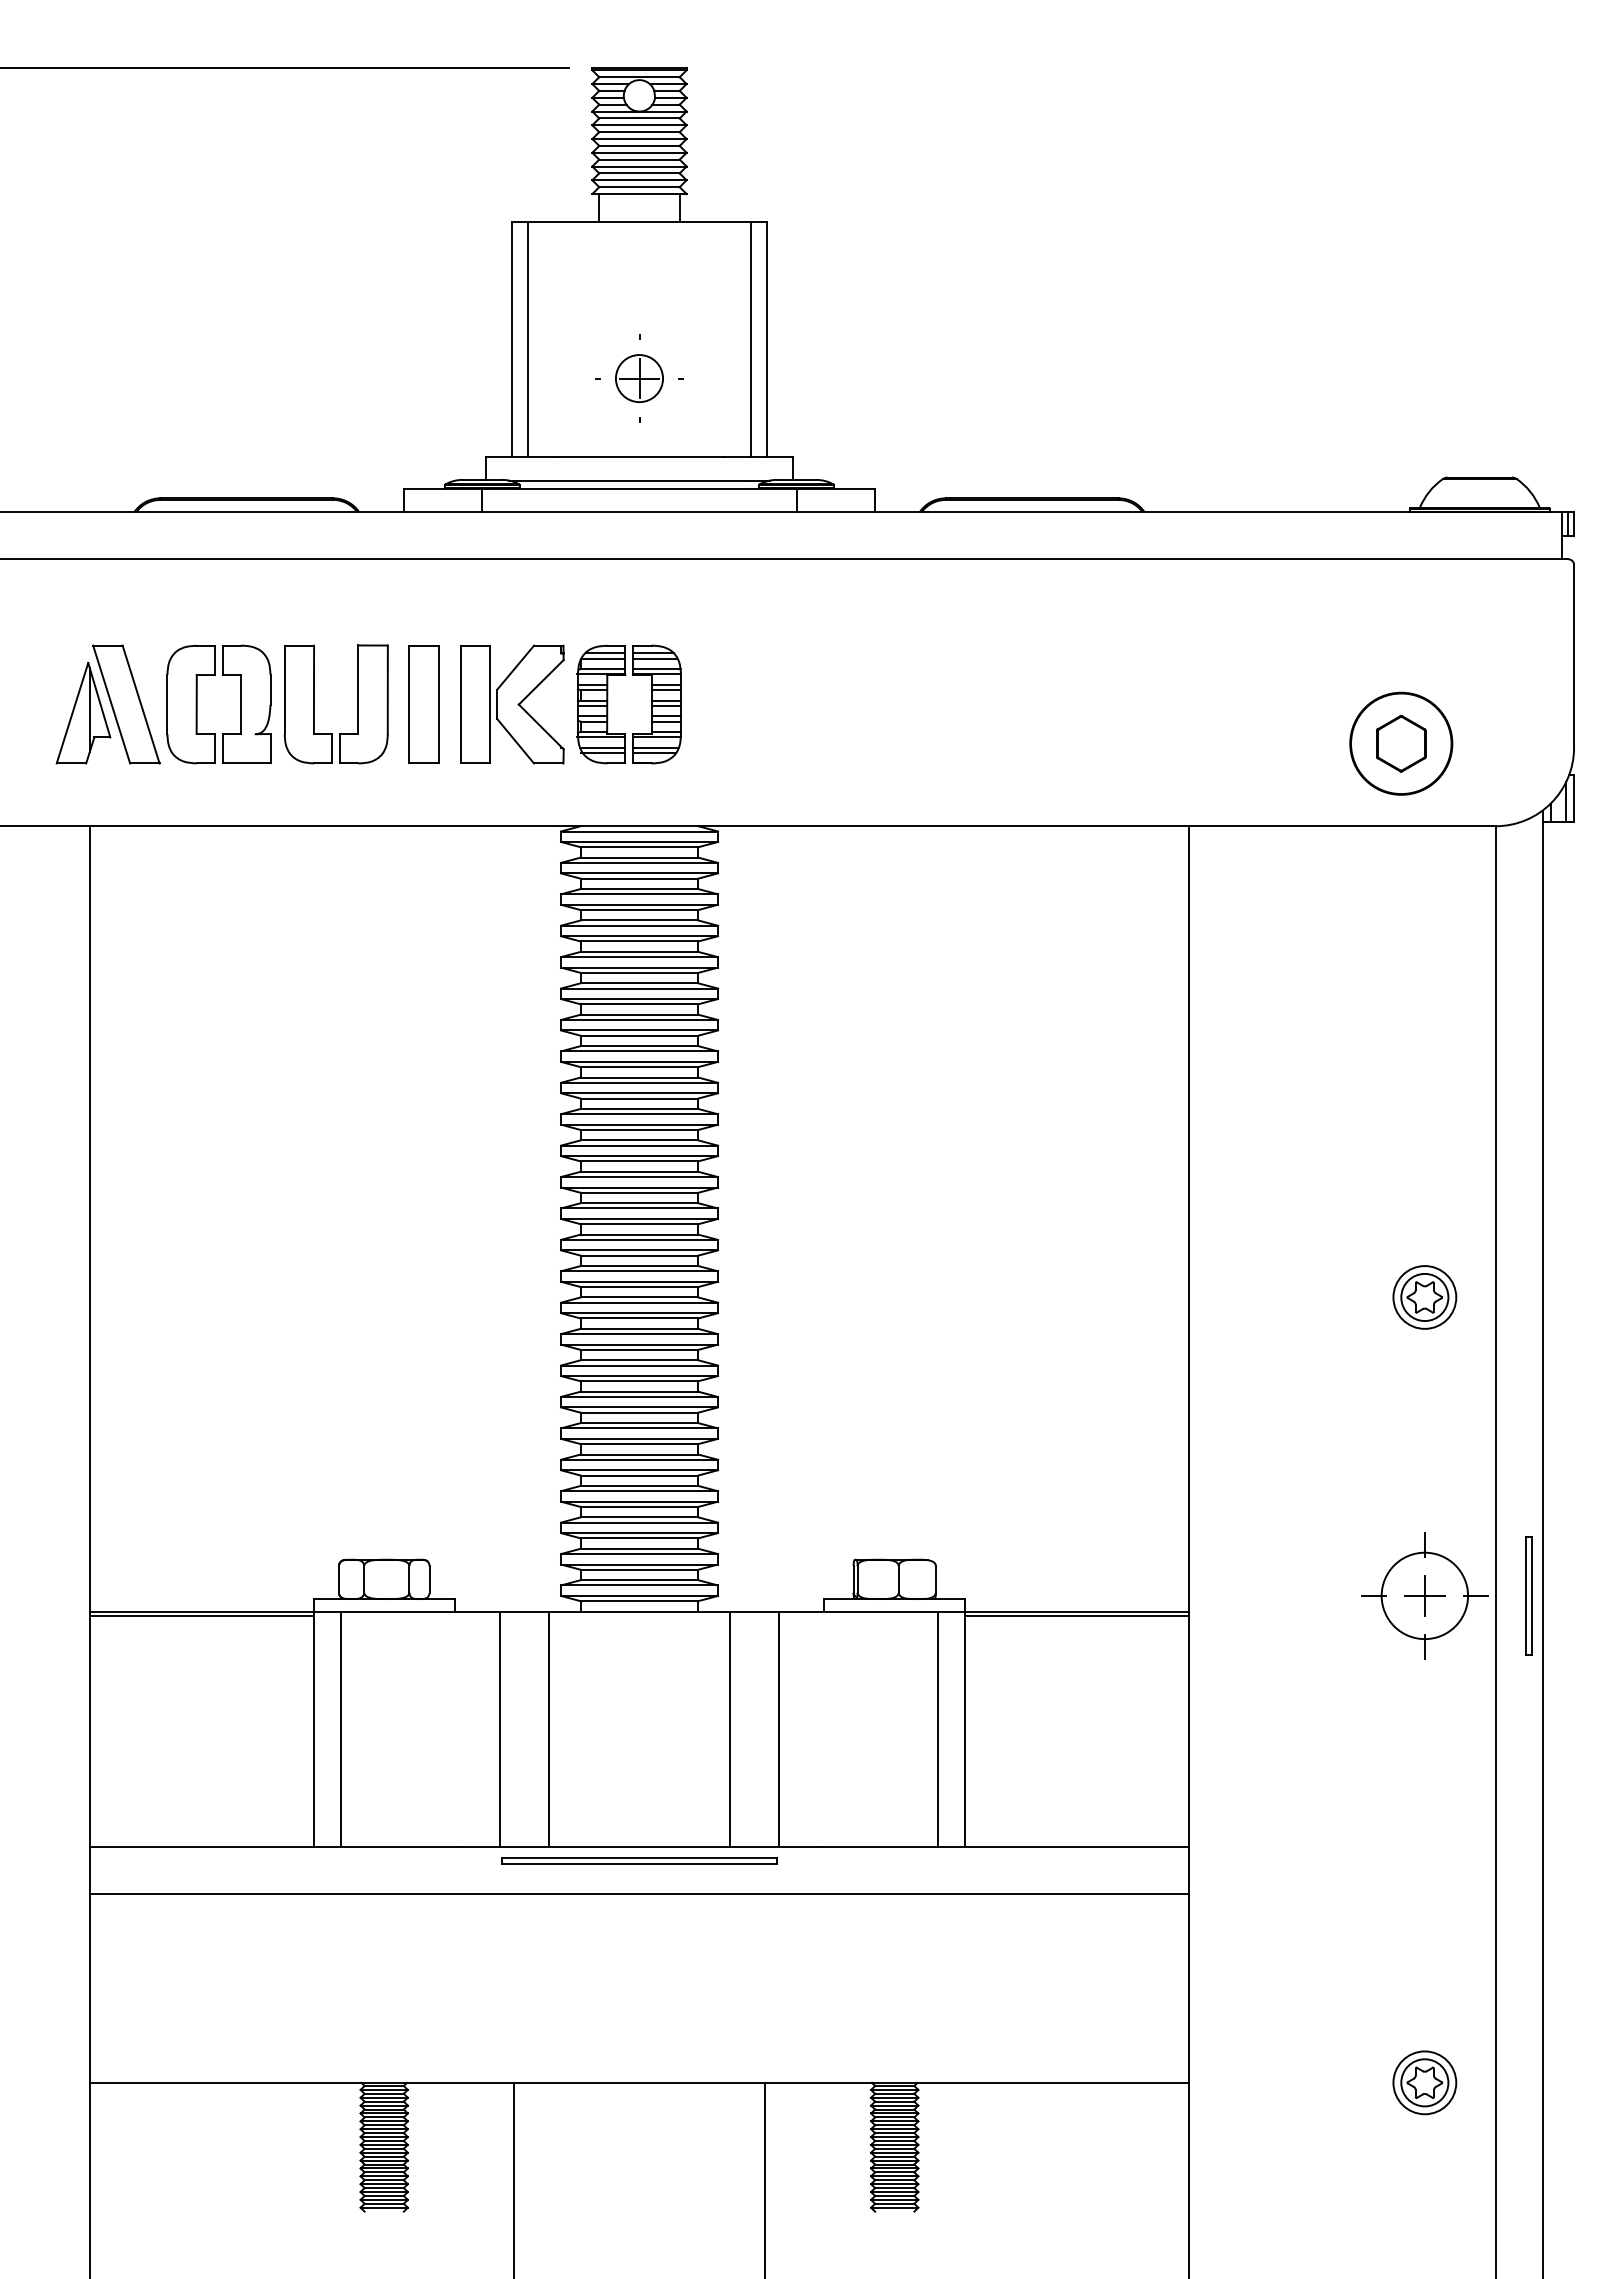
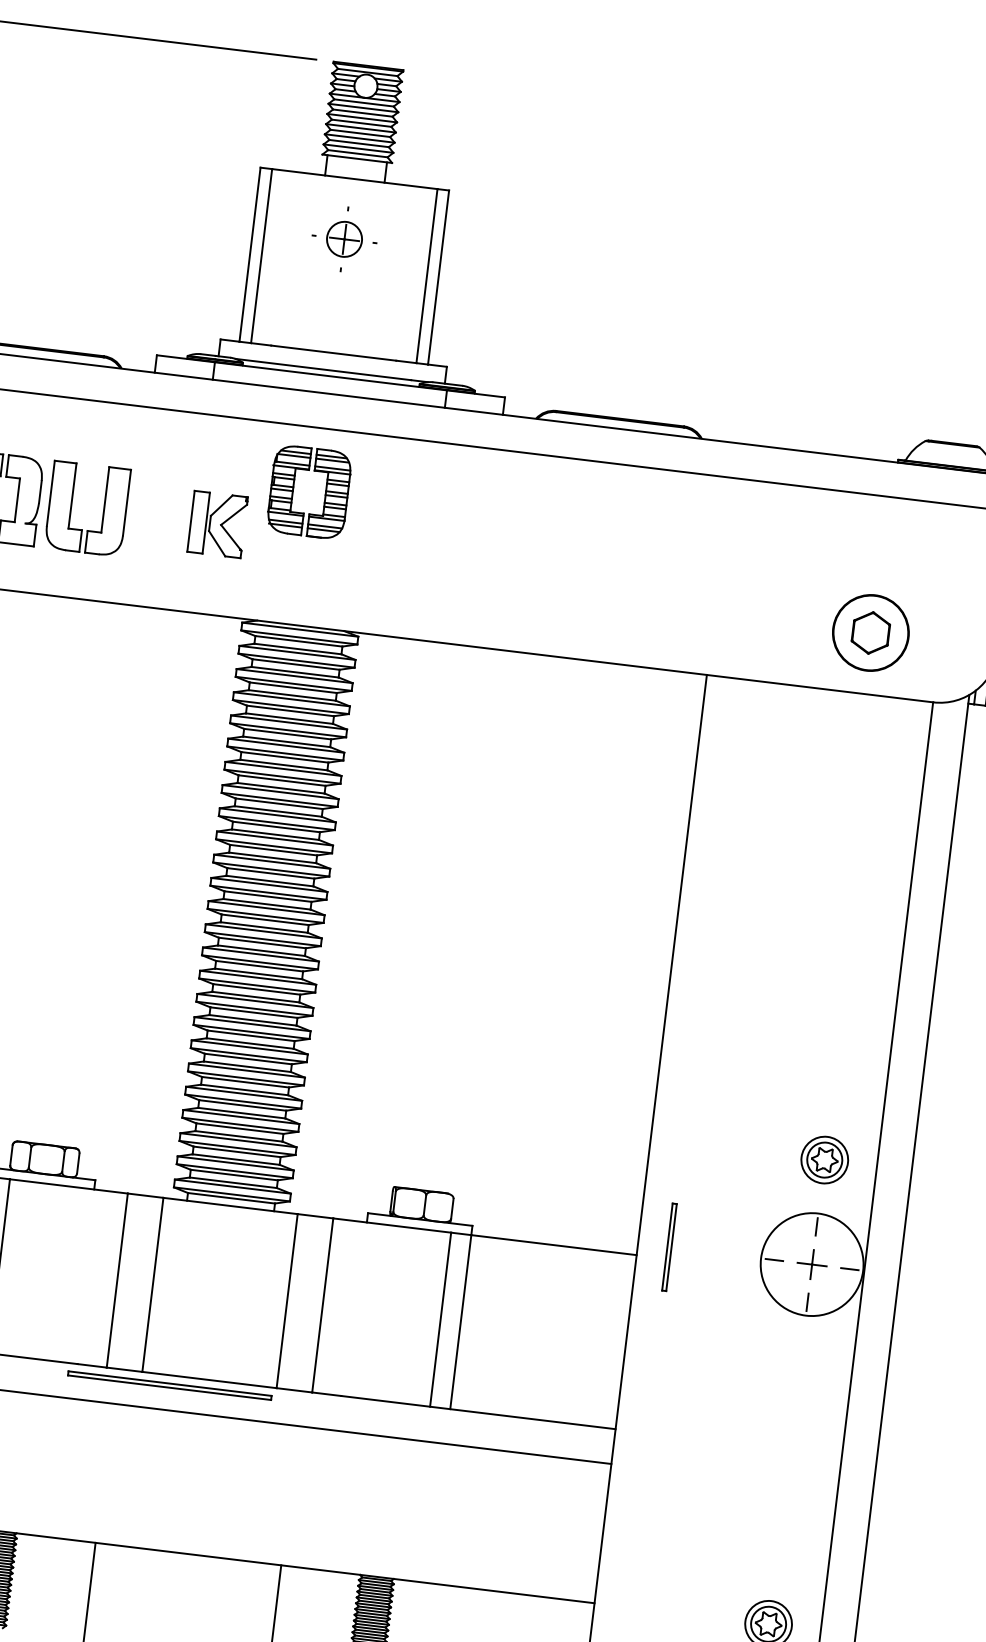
part: (639, 378) -> (344, 239), moved
part: (423, 704) -> (152, 516), removed
part: (512, 704) -> (217, 524), size x0.7
part: (608, 704) -> (293, 490), moved
part: (1424, 1297) -> (824, 1160), moved
circle: (1424, 1595) -> (811, 1264), size x1.6
part: (1528, 1595) -> (669, 1247), moved
line: (1077, 1615) -> (553, 1248), removed
part: (639, 1860) -> (169, 1385), moved

